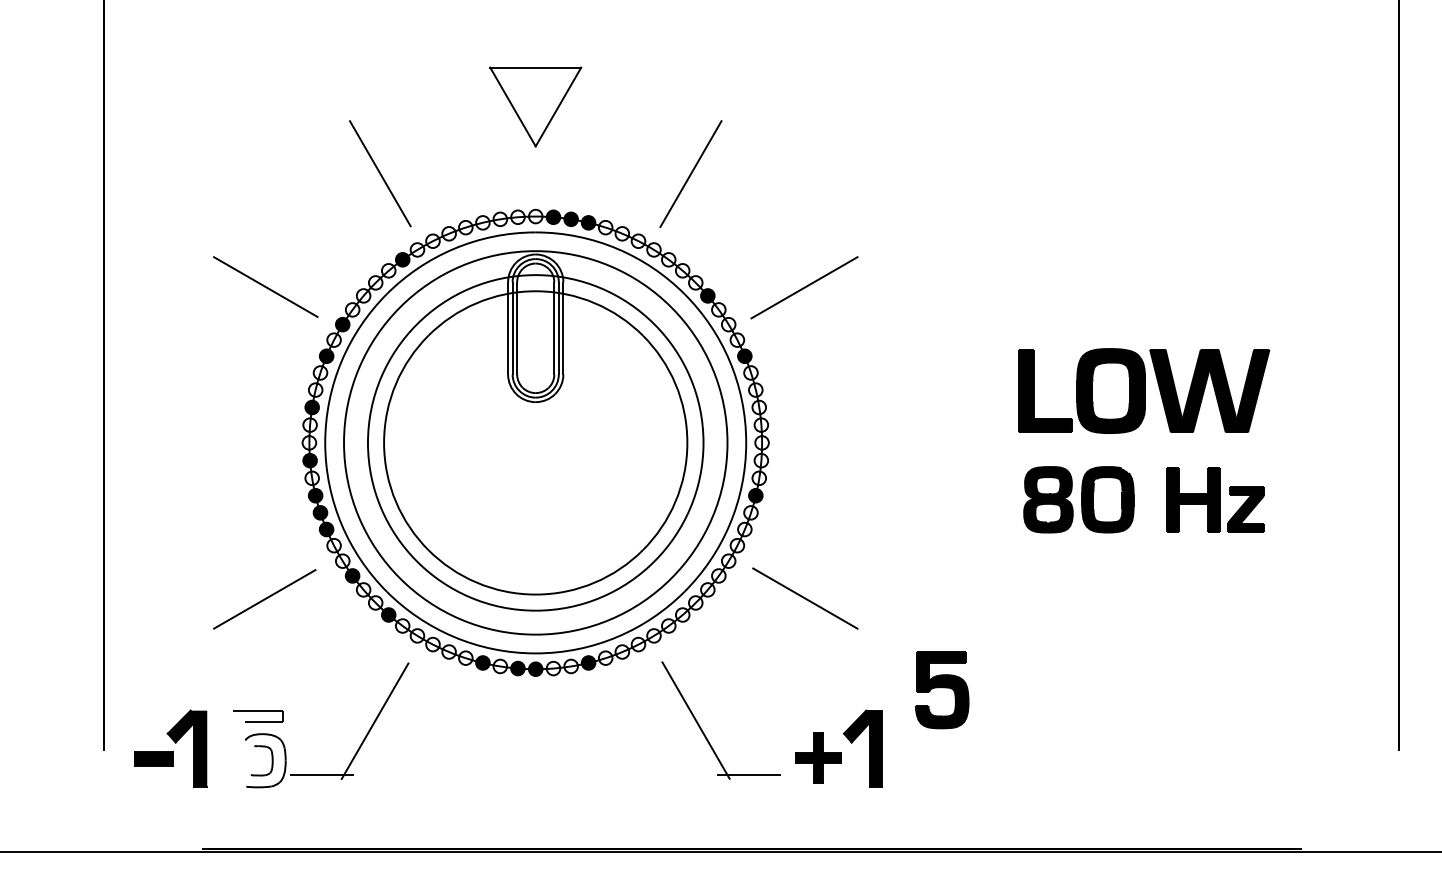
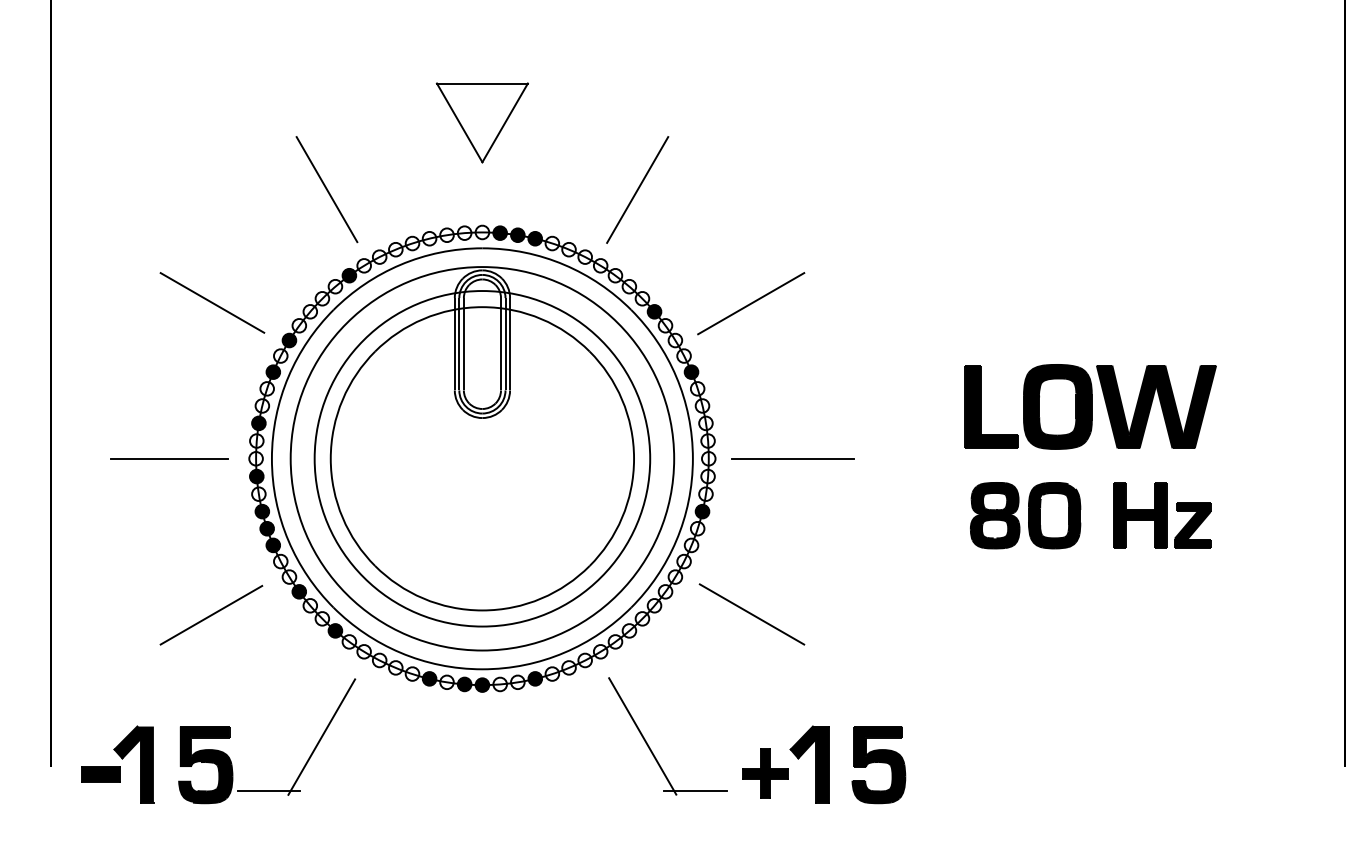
line: (222, 442) -> (169, 458), added
line: (846, 442) -> (793, 458), added
part: (942, 690) -> (879, 765), moved
fill: (258, 748) -> (205, 764), added

